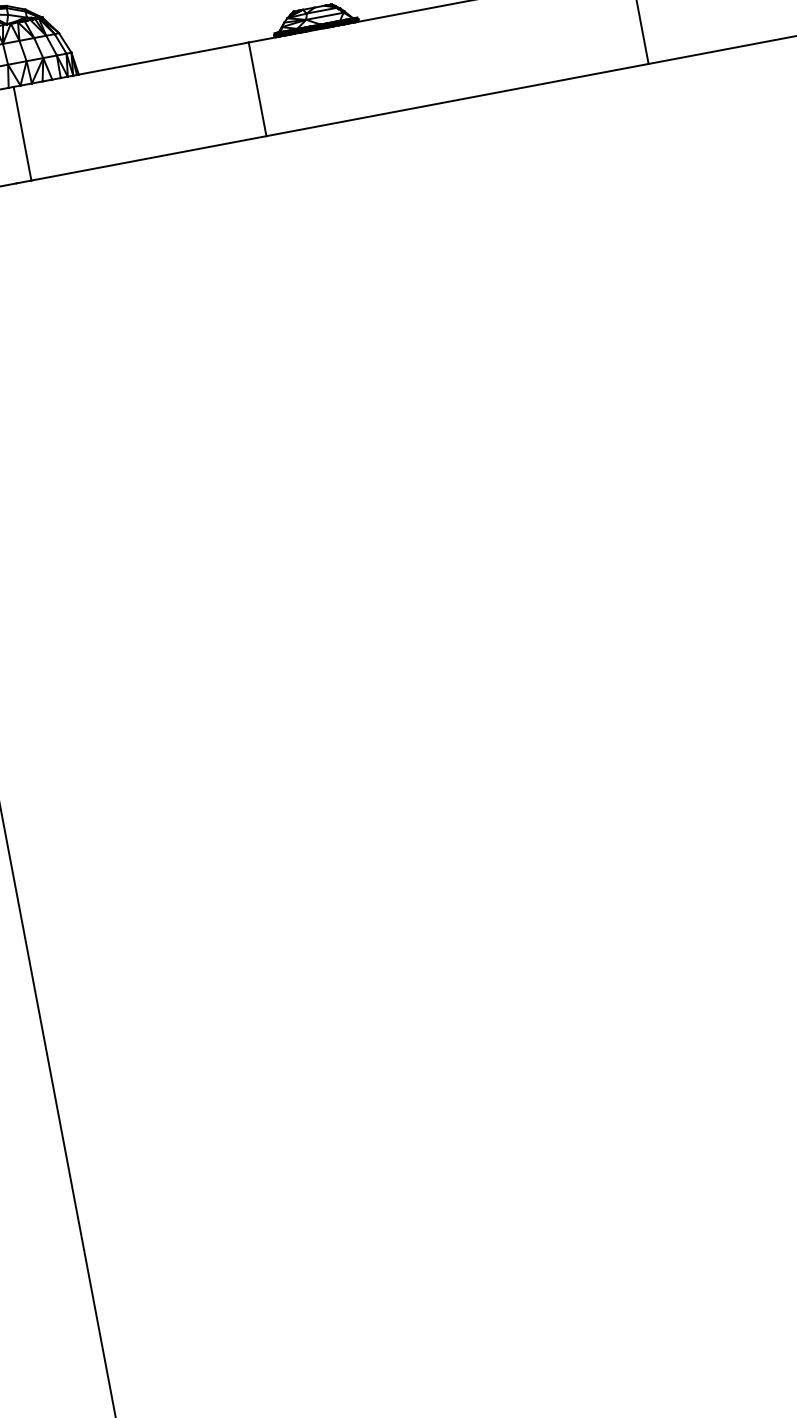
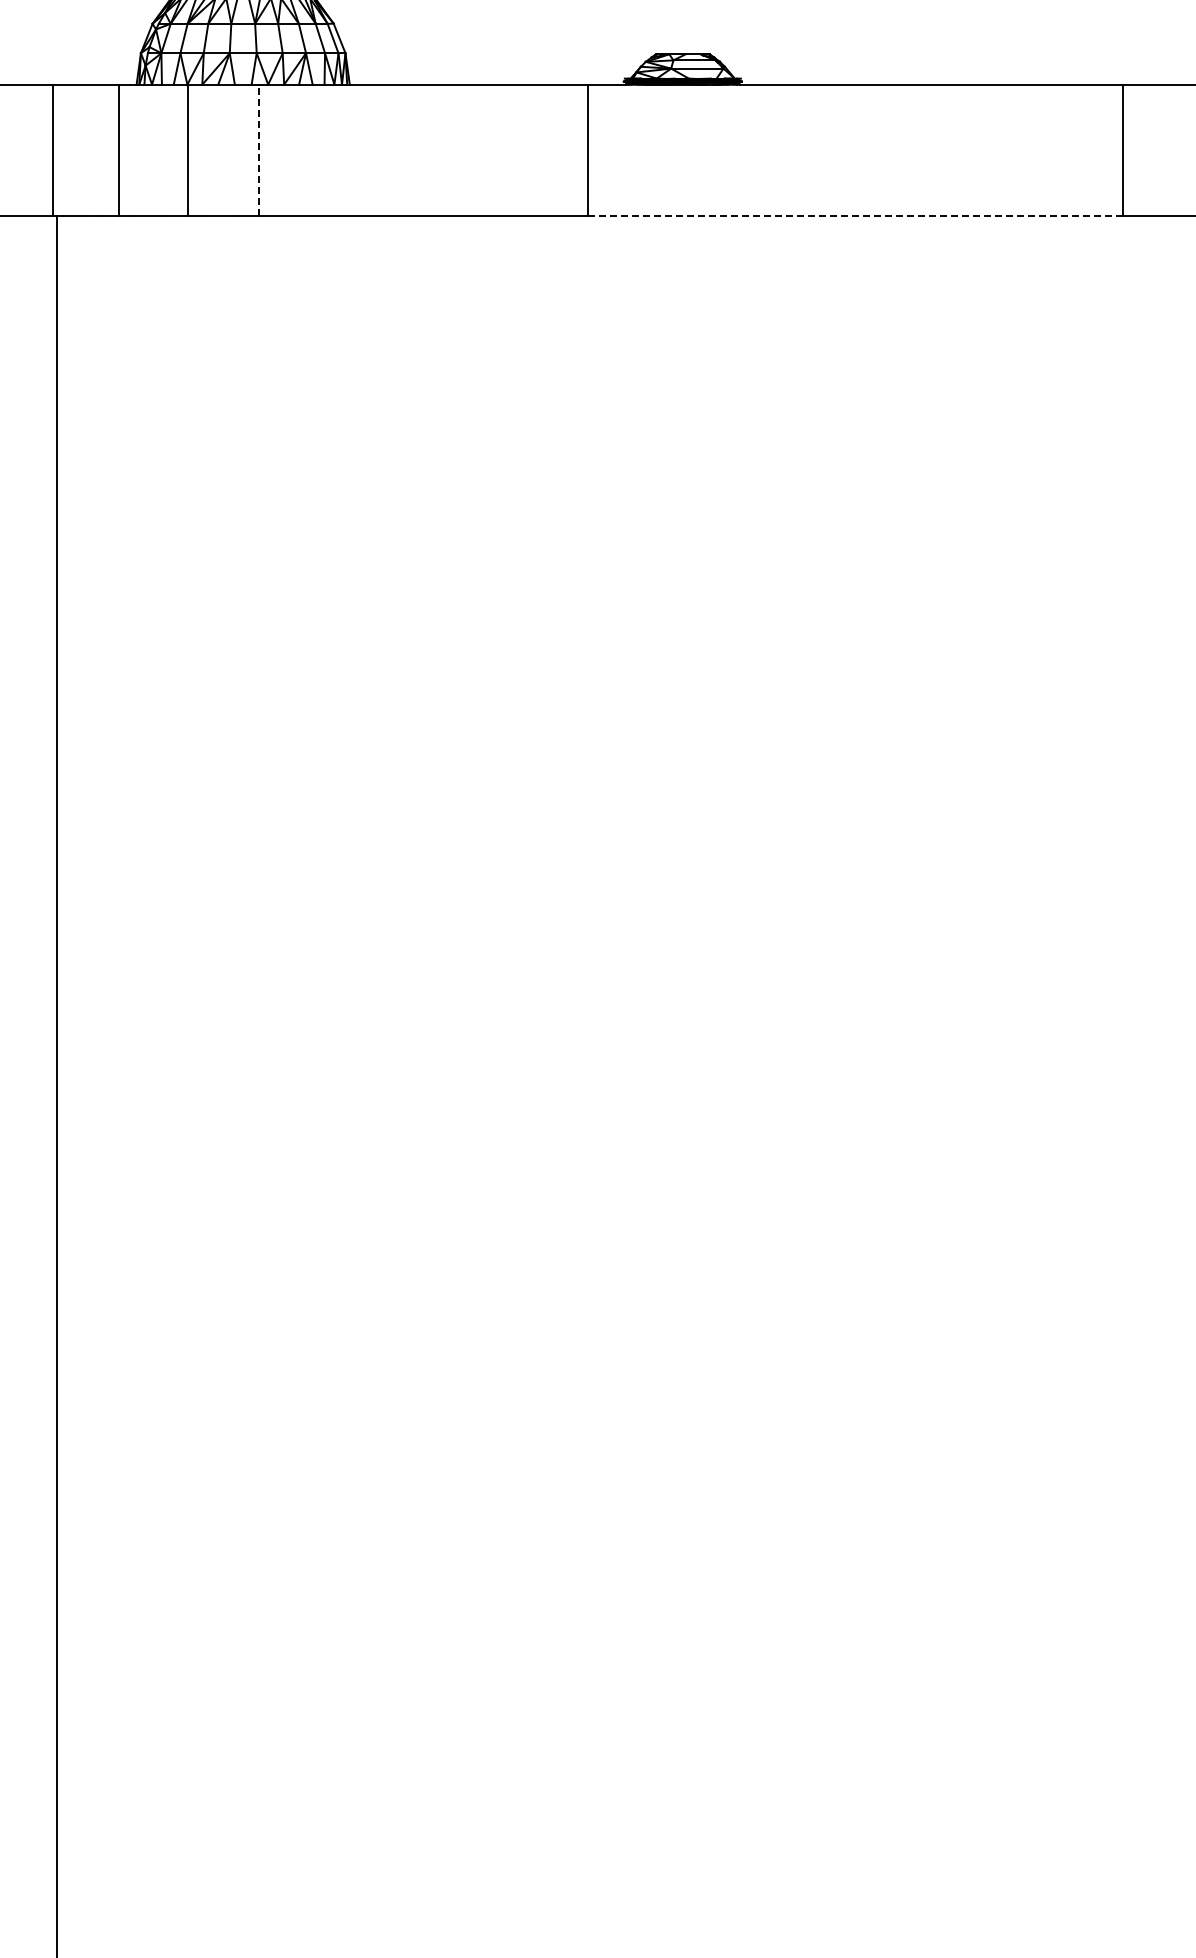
line: (457, 99) -> (854, 215), solid -> dashed
line: (22, 133) -> (258, 150), solid -> dashed

